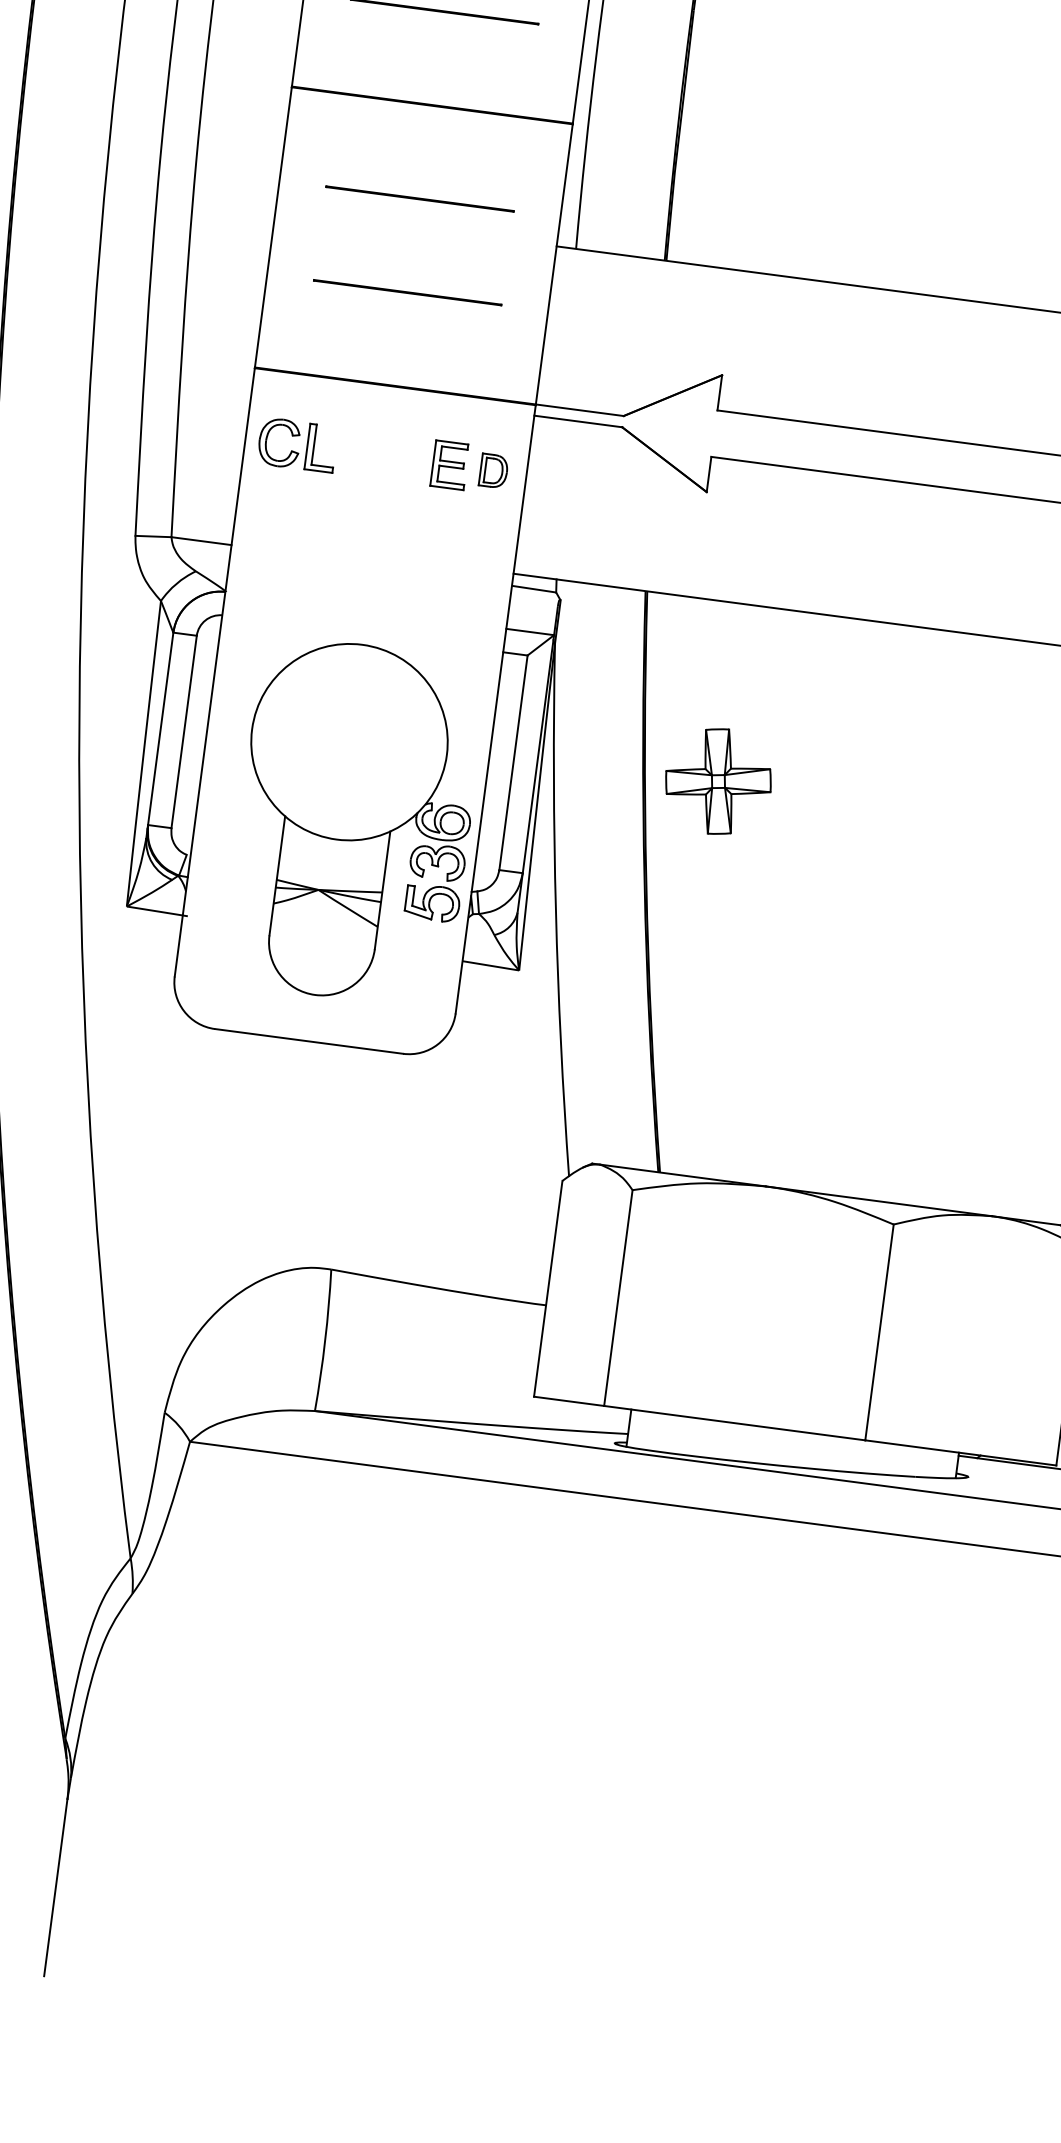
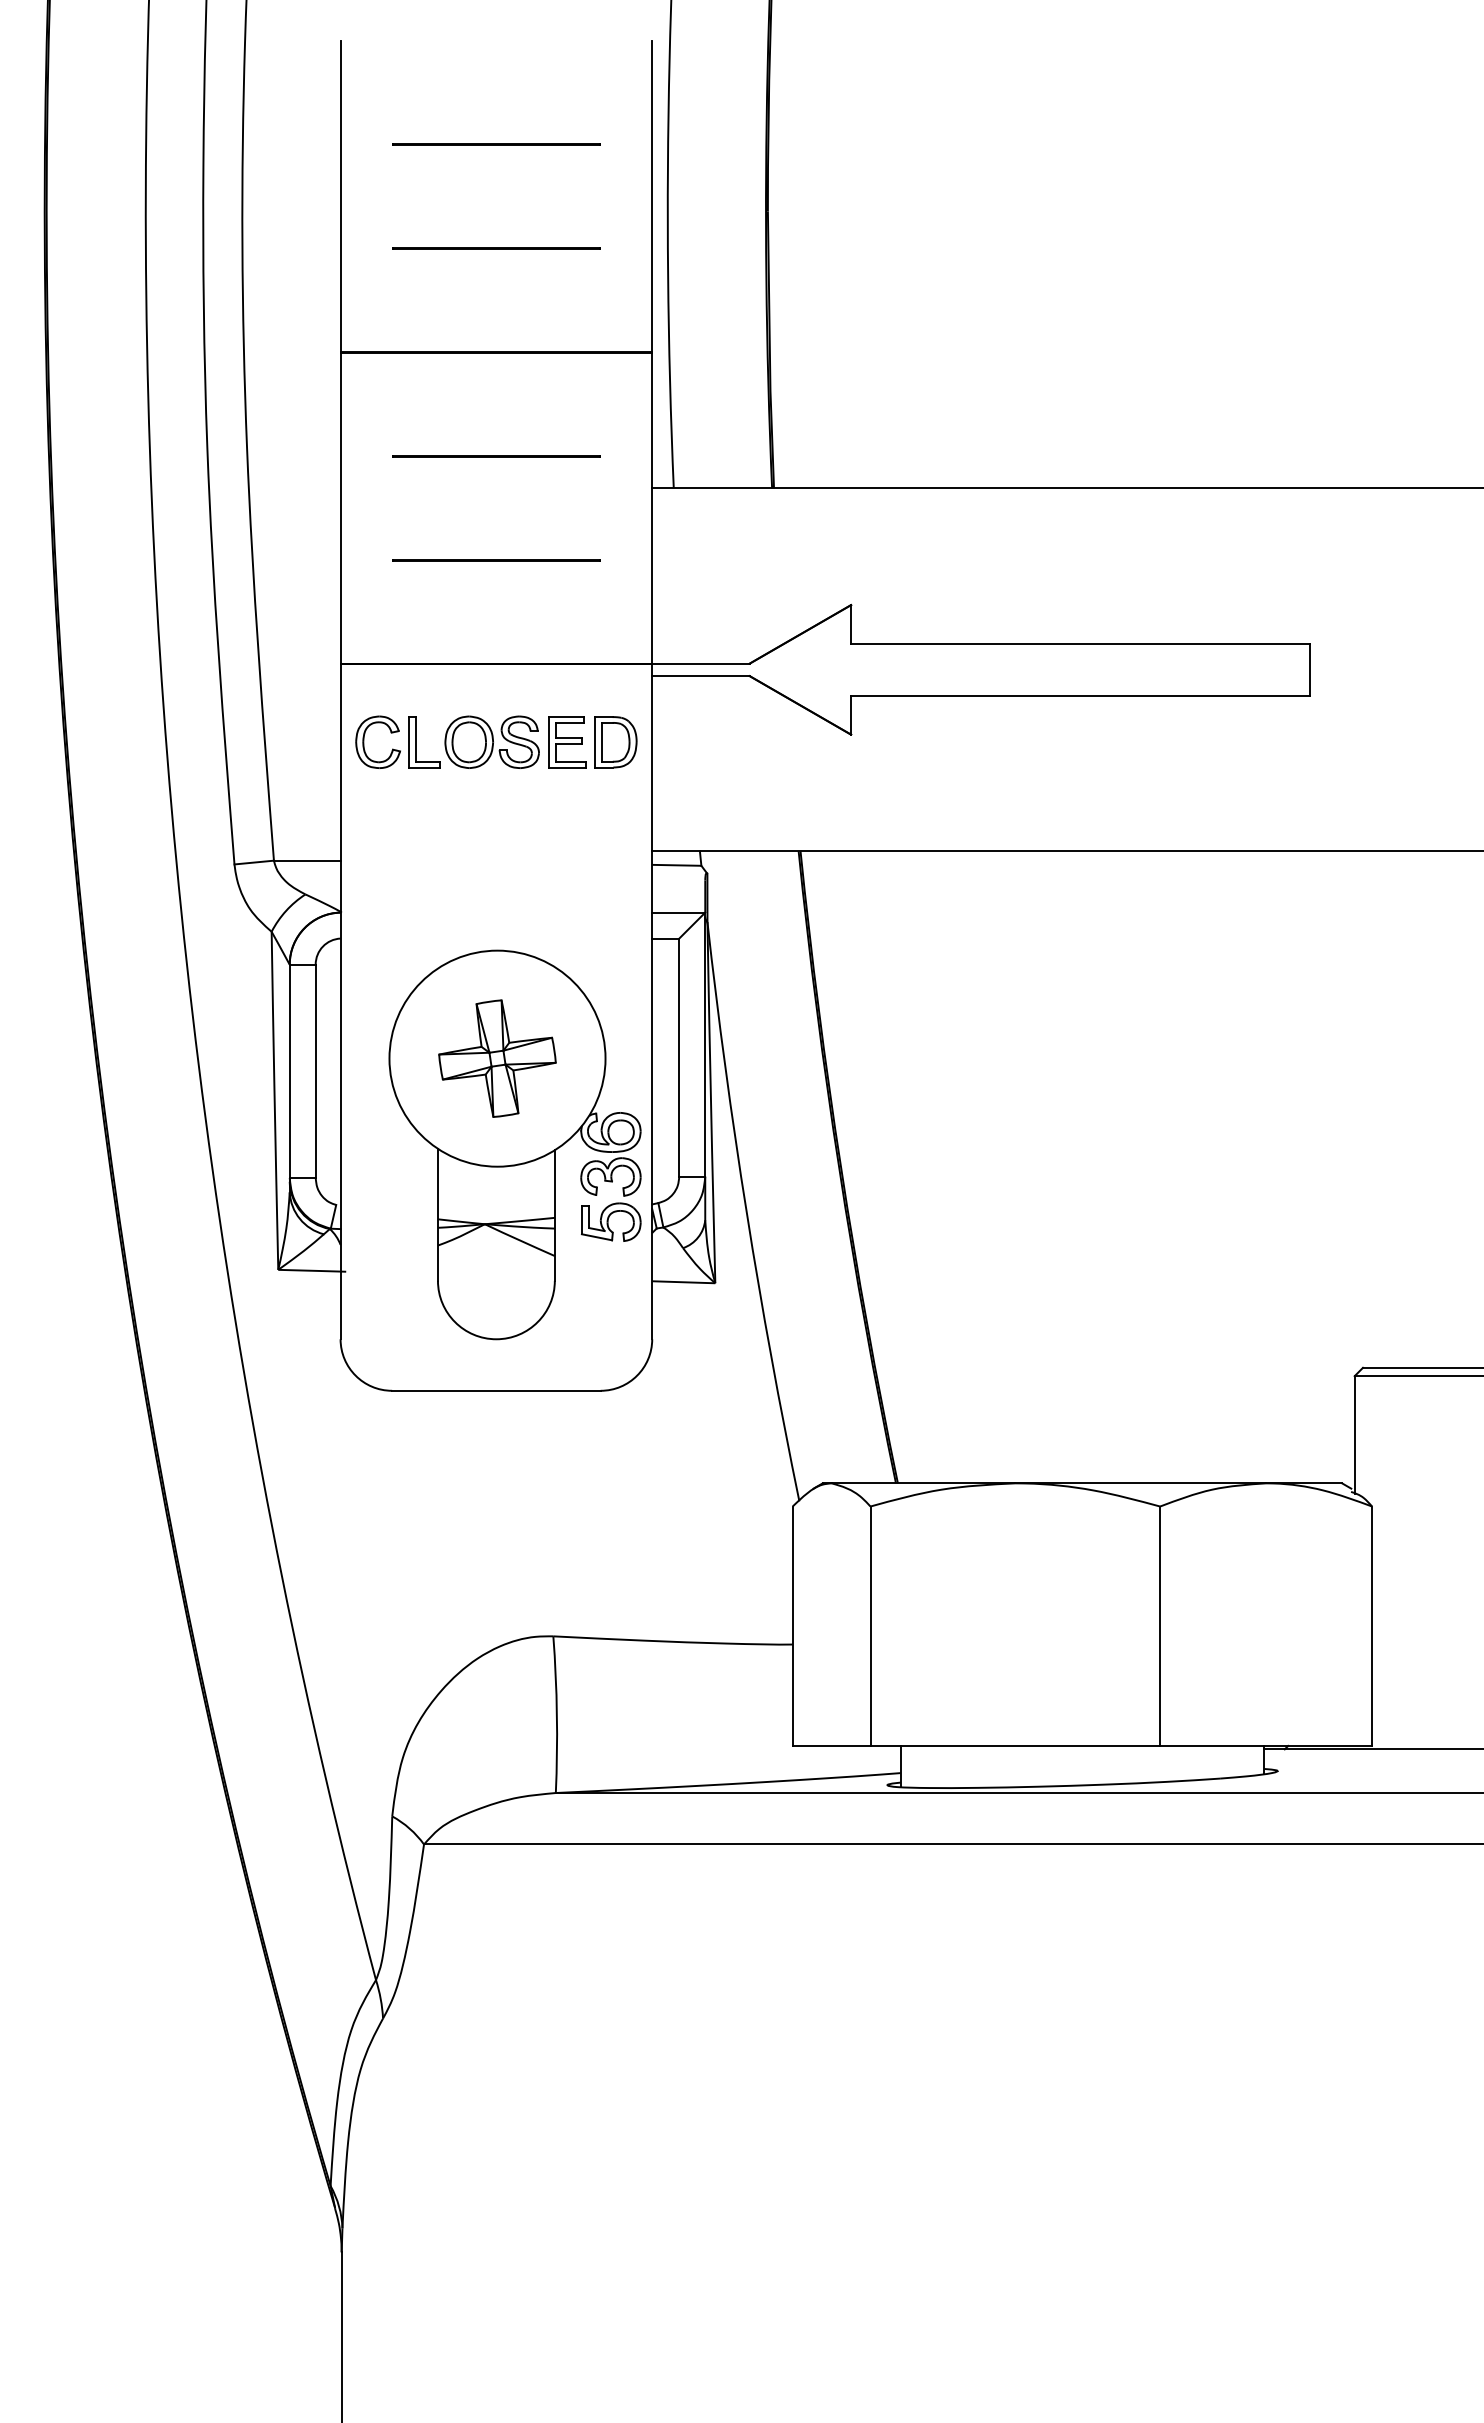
part: (381, 455) -> (491, 741), added
part: (493, 471) -> (615, 742), size x1.43
part: (718, 781) -> (497, 1058), moved

